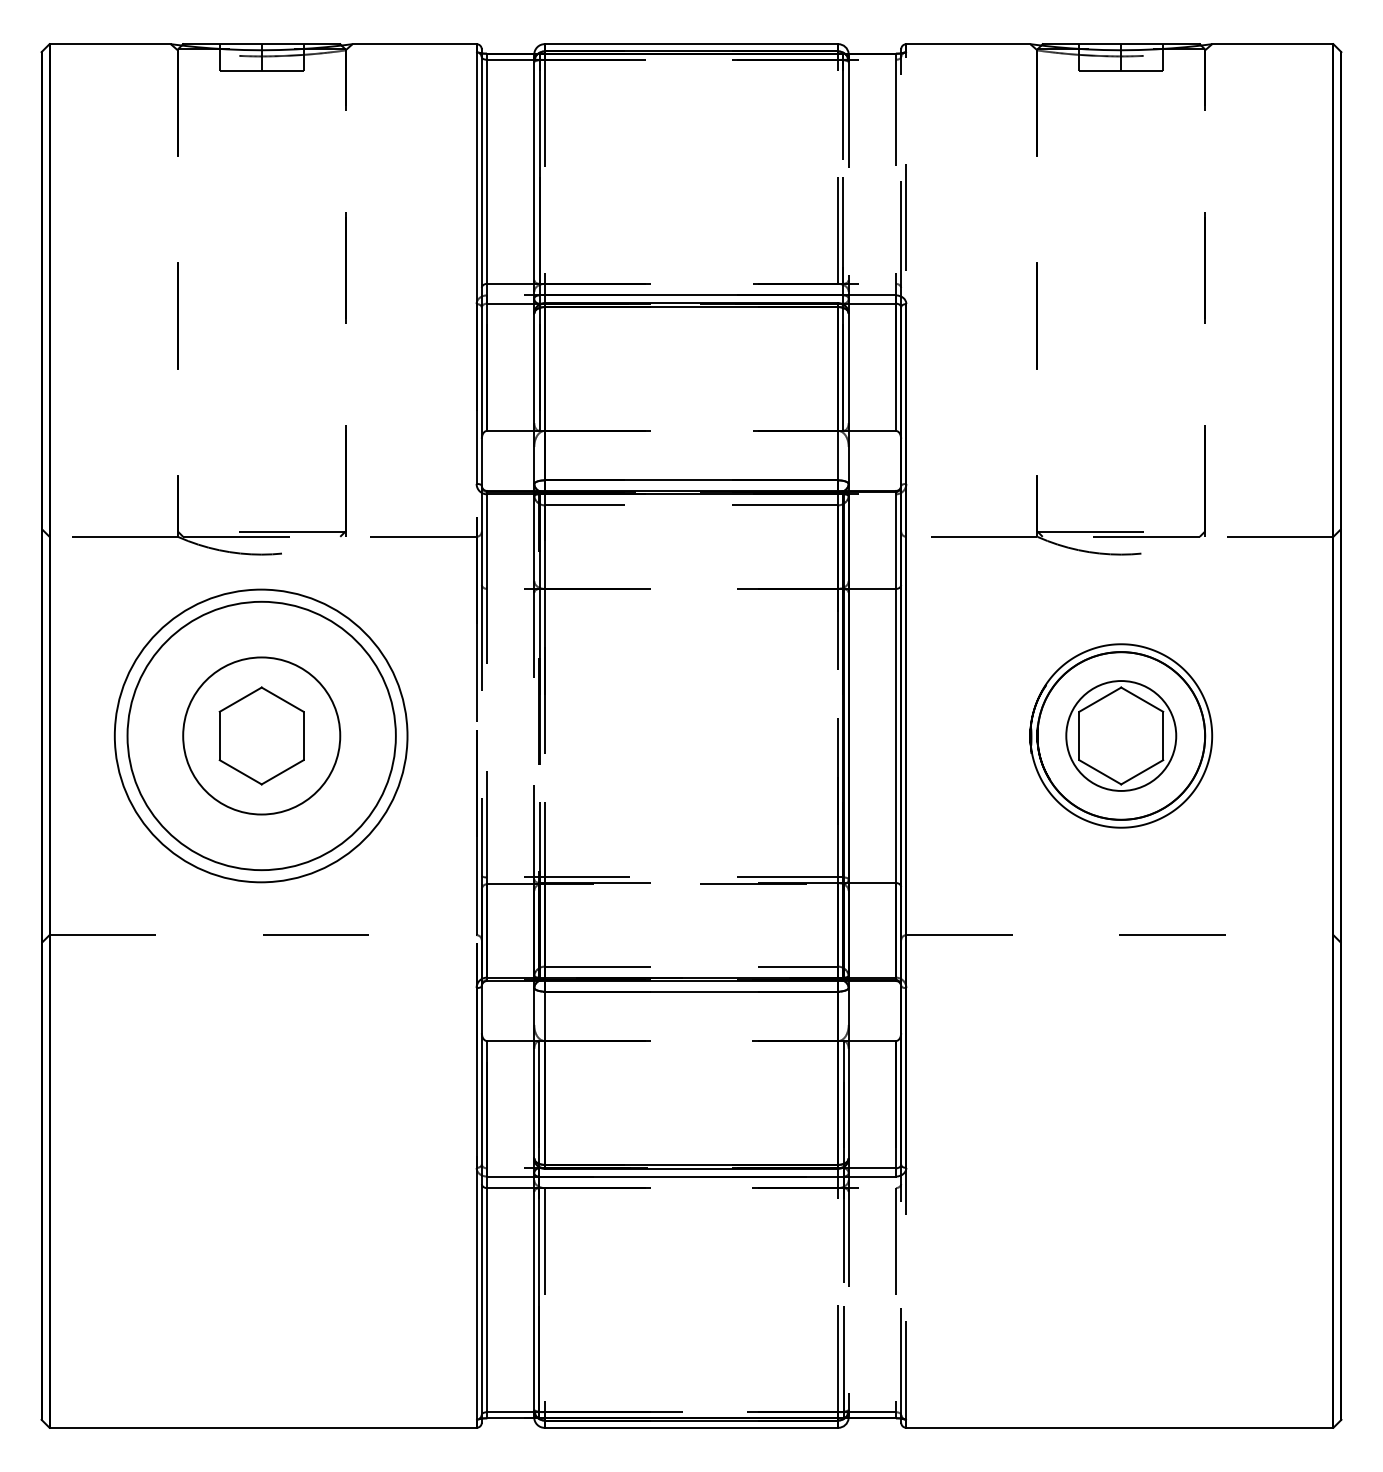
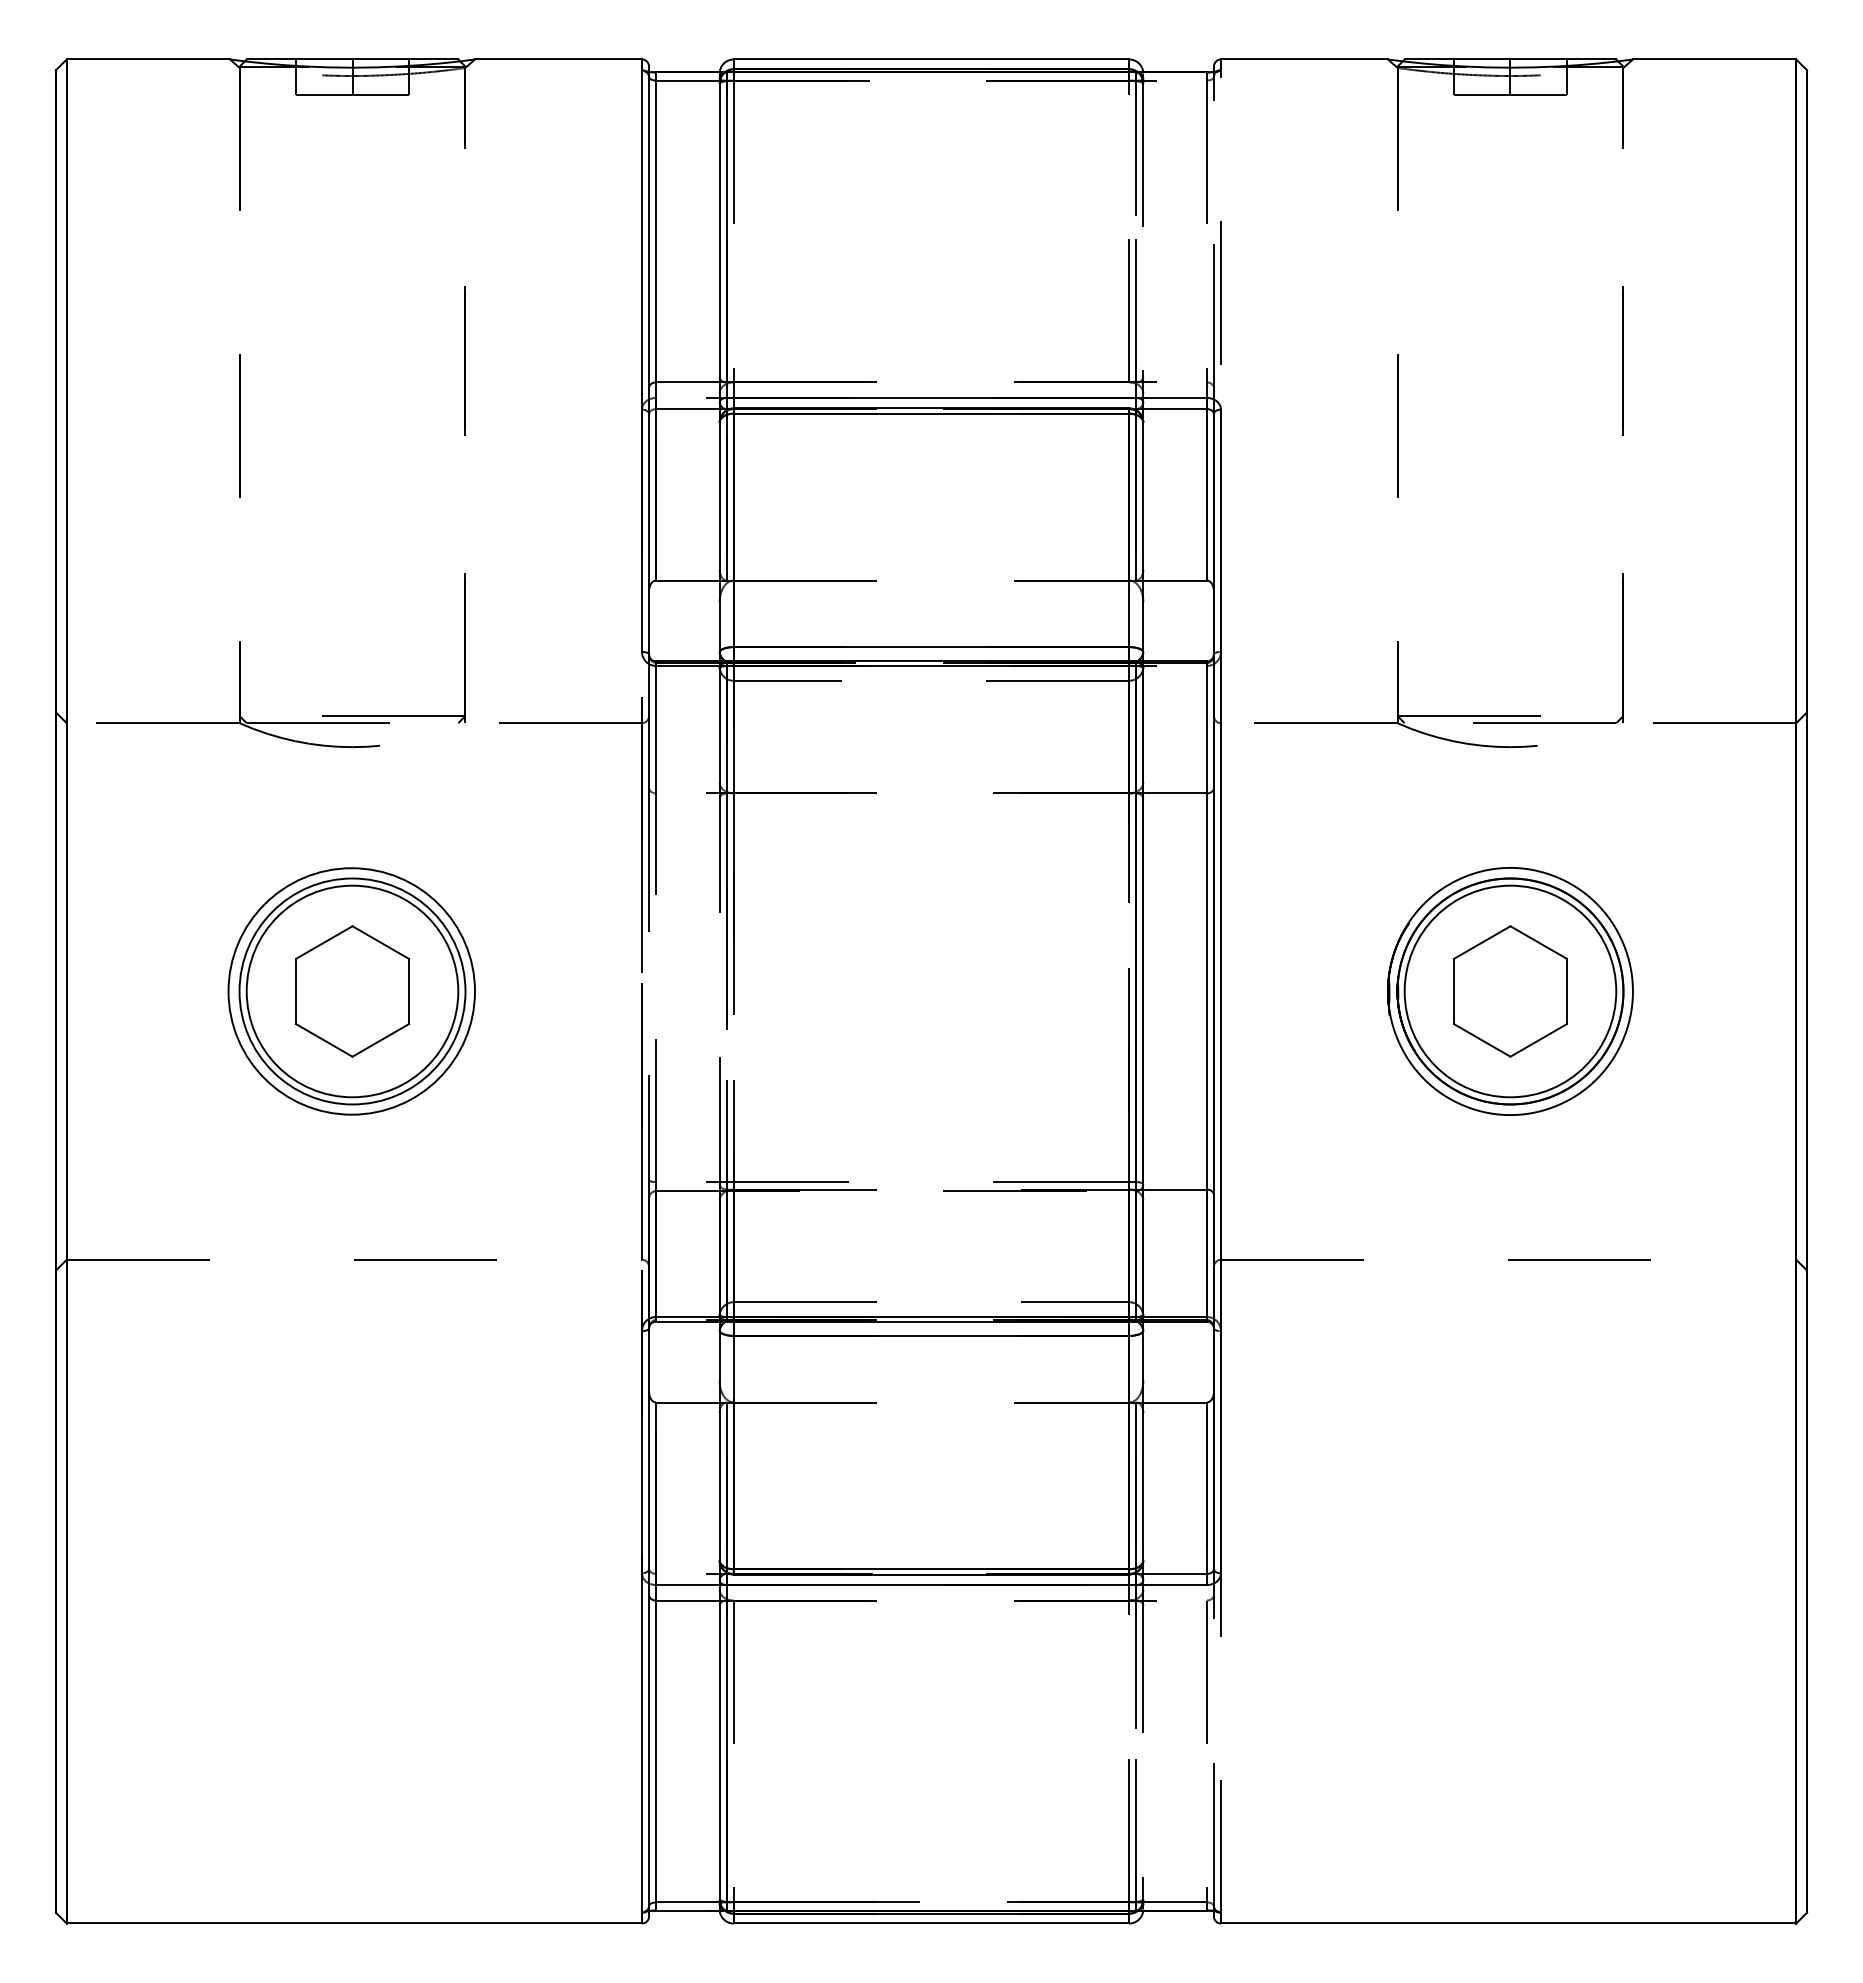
circle: (260, 736) -> (351, 991), size x0.62
circle: (261, 736) -> (352, 991), size x0.62
circle: (1121, 736) -> (1510, 991), size x1.43

